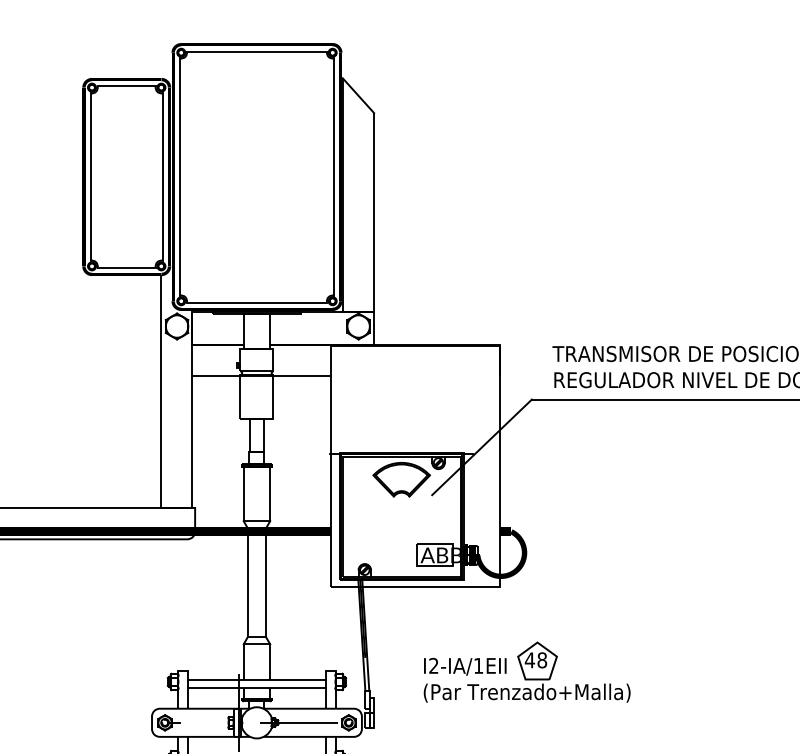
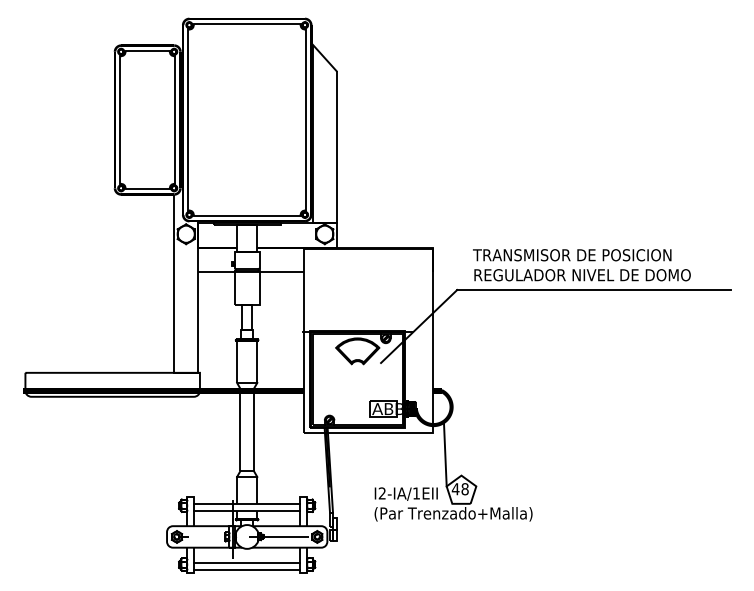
line: (515, 613) -> (444, 453), added

